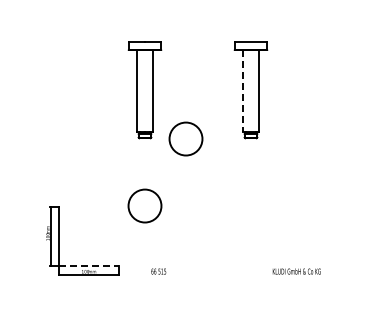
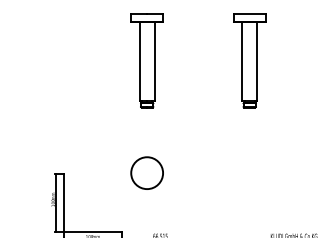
line: (243, 90) -> (242, 61), dashed -> solid
circle: (185, 138) -> (186, 107), removed
line: (89, 266) -> (93, 231), dashed -> solid

